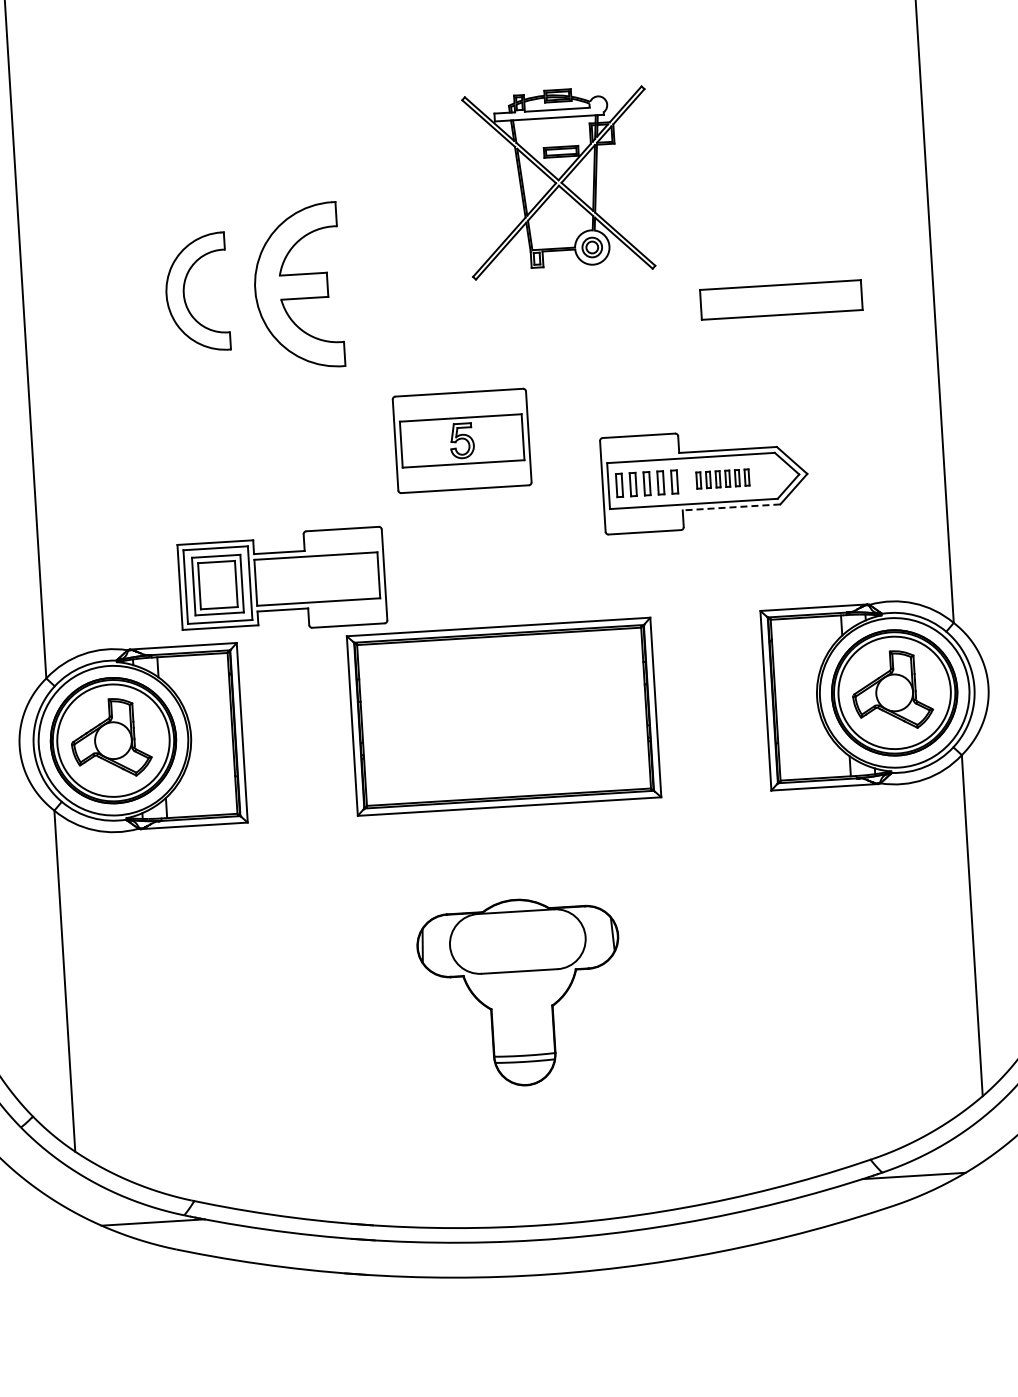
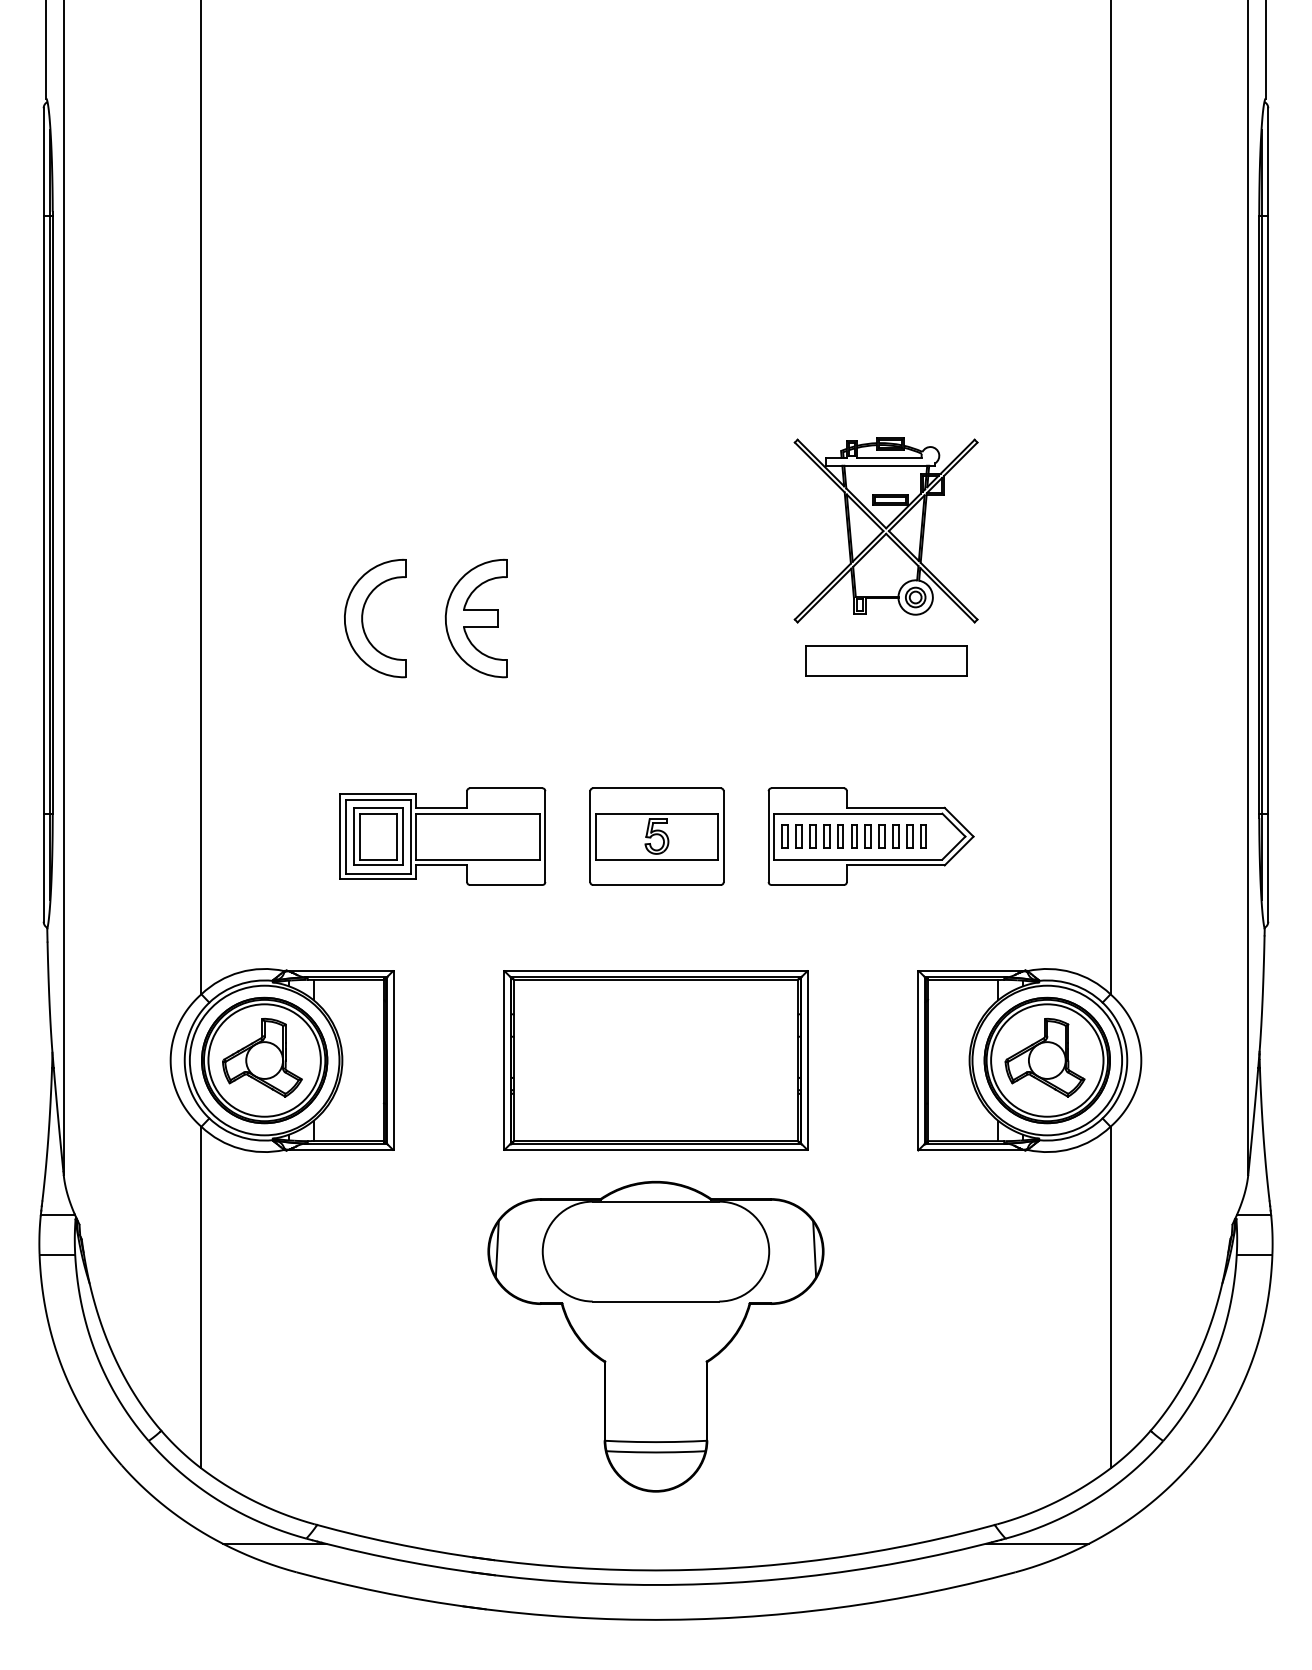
part: (558, 182) -> (885, 530), moved
part: (296, 286) -> (475, 618), size x0.71
part: (781, 299) -> (886, 660), moved
part: (461, 440) -> (656, 836), moved
part: (722, 478) -> (888, 836), size x1.43
line: (731, 507) -> (895, 865), dashed -> solid
part: (281, 581) -> (442, 836), moved
part: (520, 992) -> (655, 1336), size x1.67

